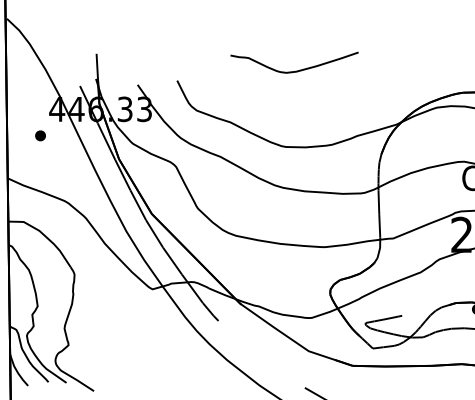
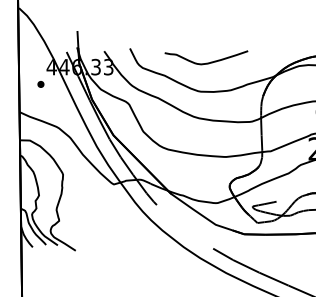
curve: (294, 69) -> (206, 62), moved

